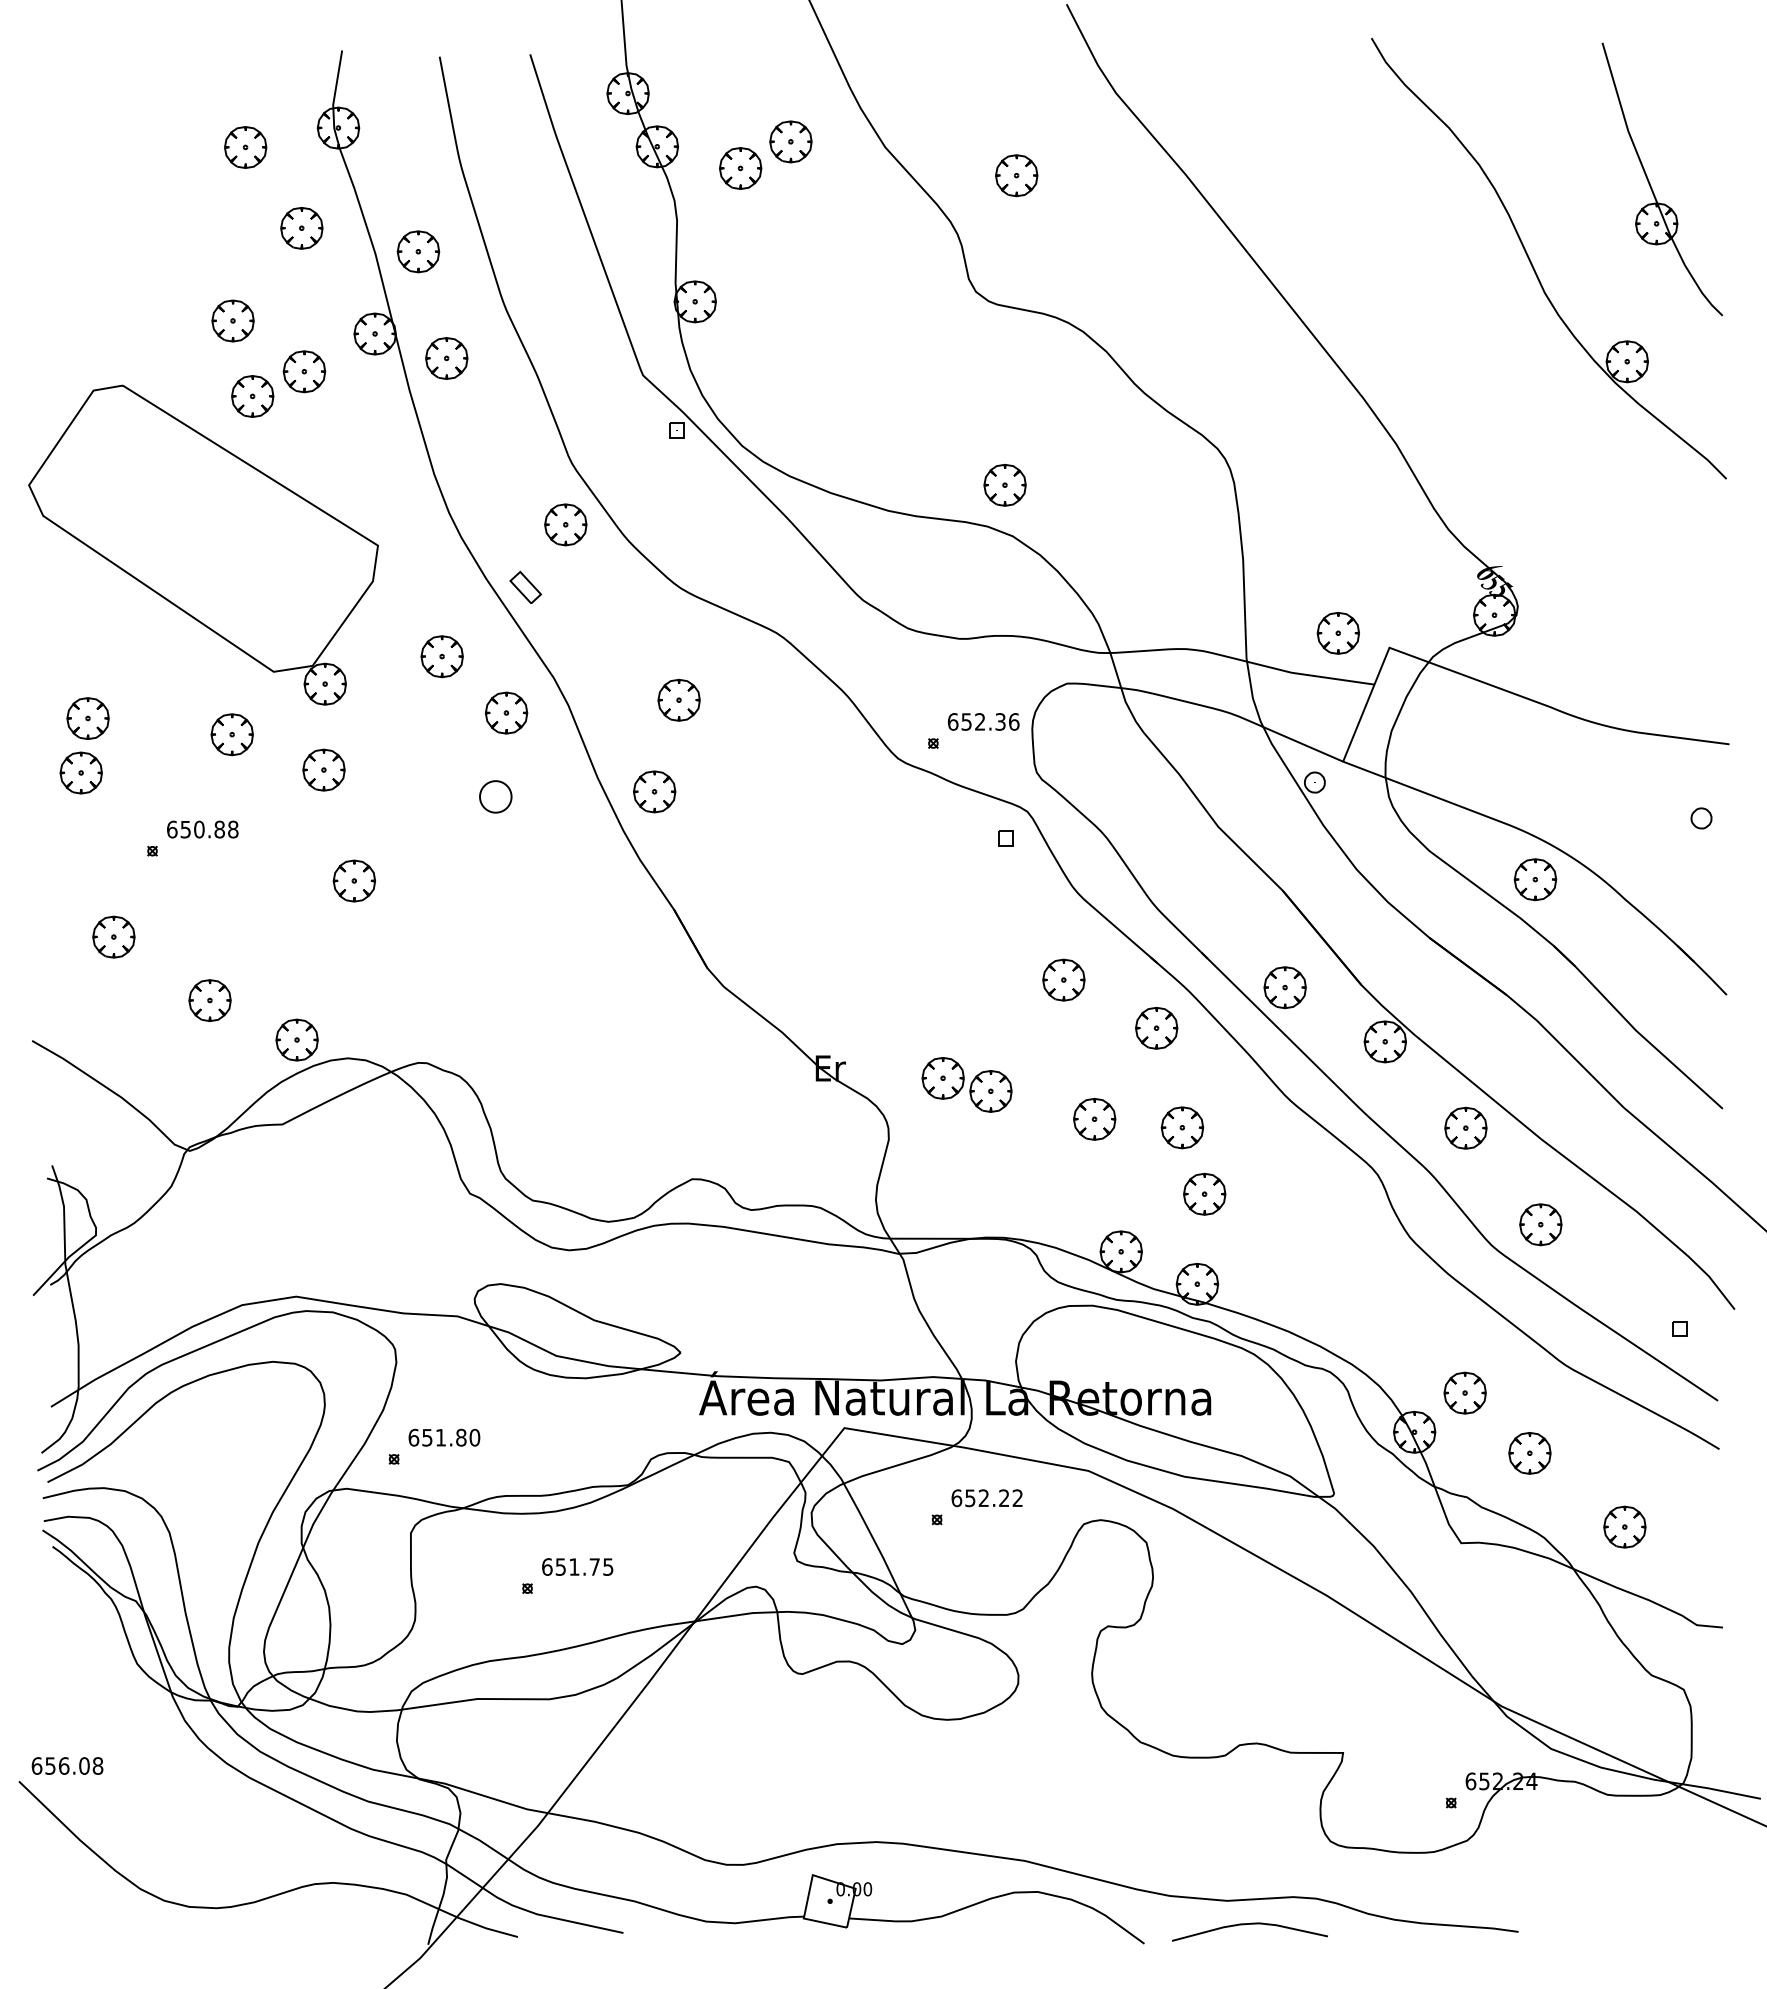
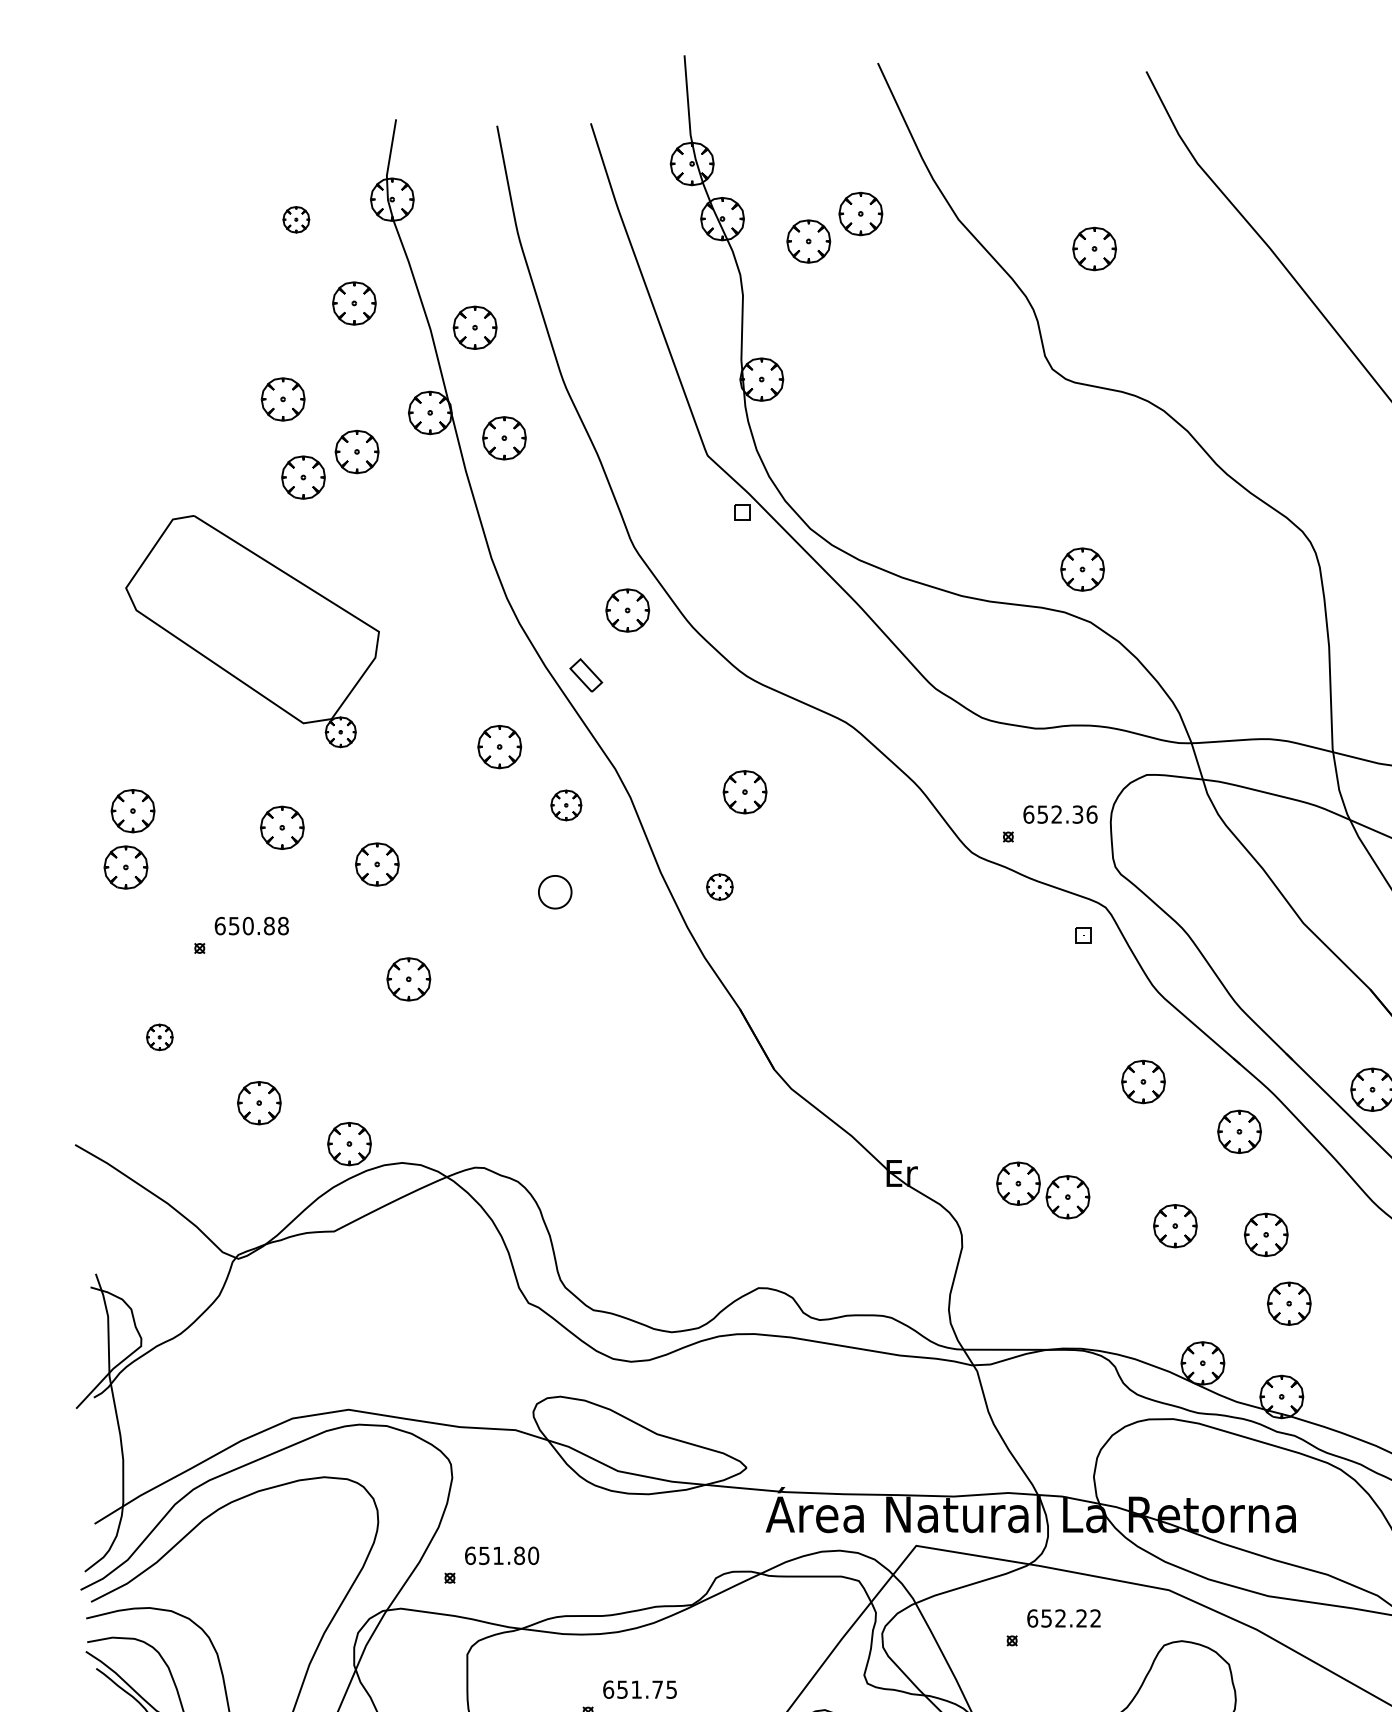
part: (245, 147) -> (296, 219), size x0.6
part: (203, 544) -> (252, 630), size x0.7
part: (506, 712) -> (566, 804), size x0.7
part: (654, 791) -> (719, 886), size x0.6
part: (113, 936) -> (159, 1036), size x0.6

